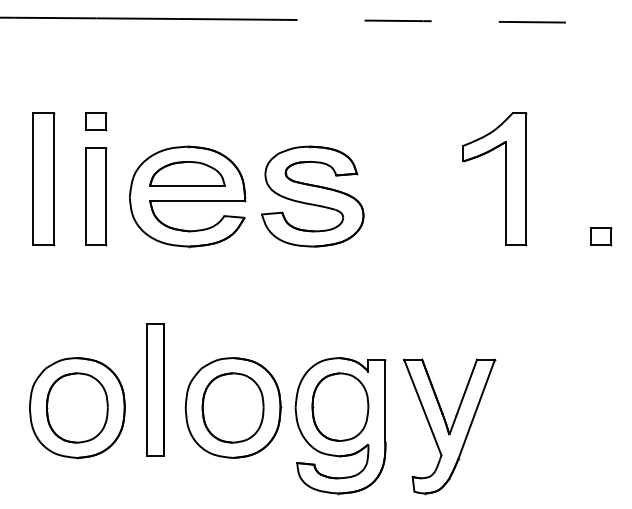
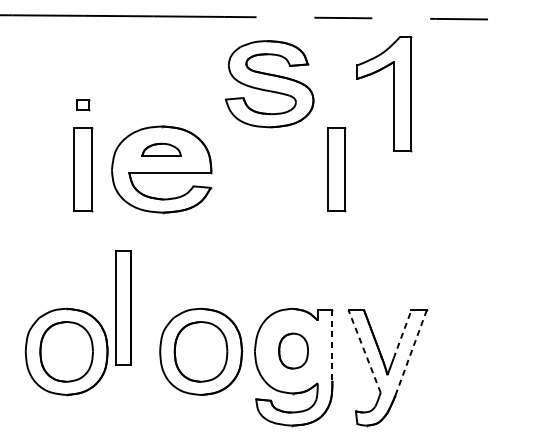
part: (96, 121) -> (83, 104), size x0.7
part: (187, 173) -> (161, 149), size x0.6
part: (43, 179) -> (37, 154), removed
part: (505, 179) -> (393, 94), moved
part: (312, 196) -> (269, 84), moved
part: (390, 196) -> (336, 169), added
part: (601, 236) -> (518, 203), removed
line: (466, 387) -> (402, 334), solid -> dashed
part: (155, 389) -> (123, 307), moved
line: (385, 401) -> (332, 346), solid -> dashed
part: (340, 406) -> (293, 350), size x0.6
line: (422, 407) -> (364, 351), solid -> dashed
line: (476, 409) -> (410, 353), solid -> dashed

